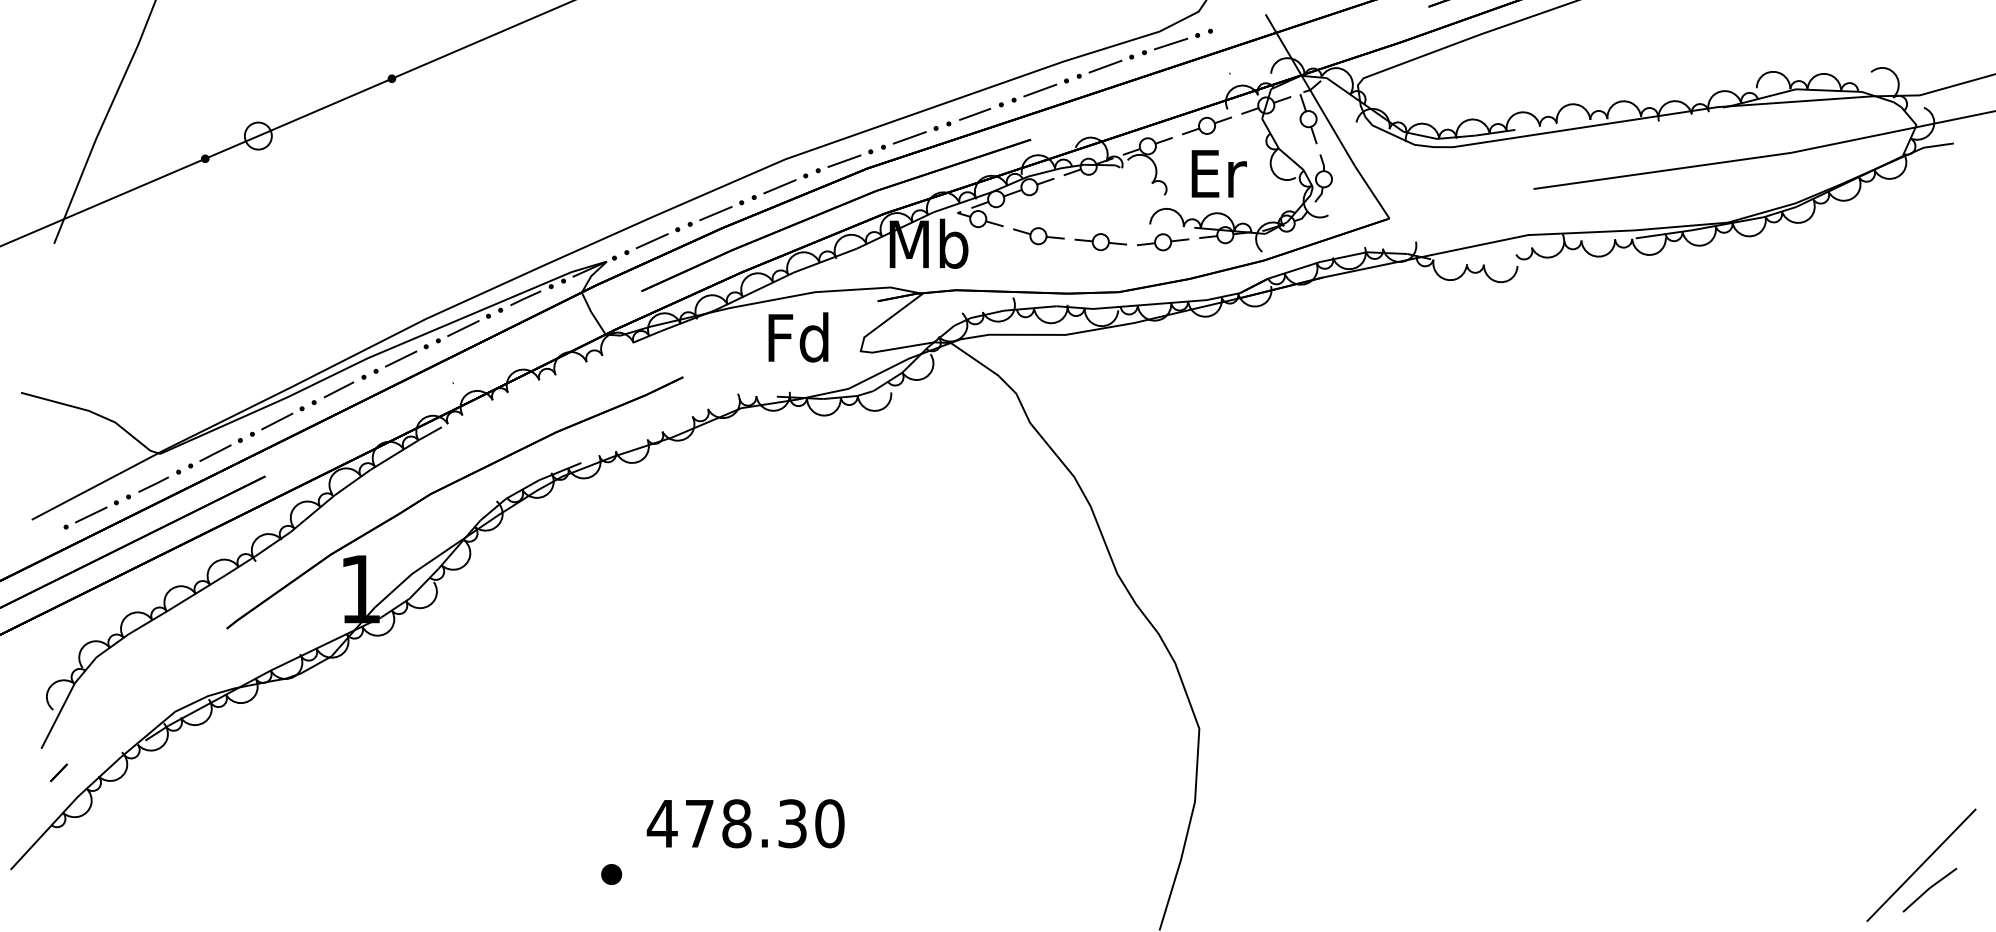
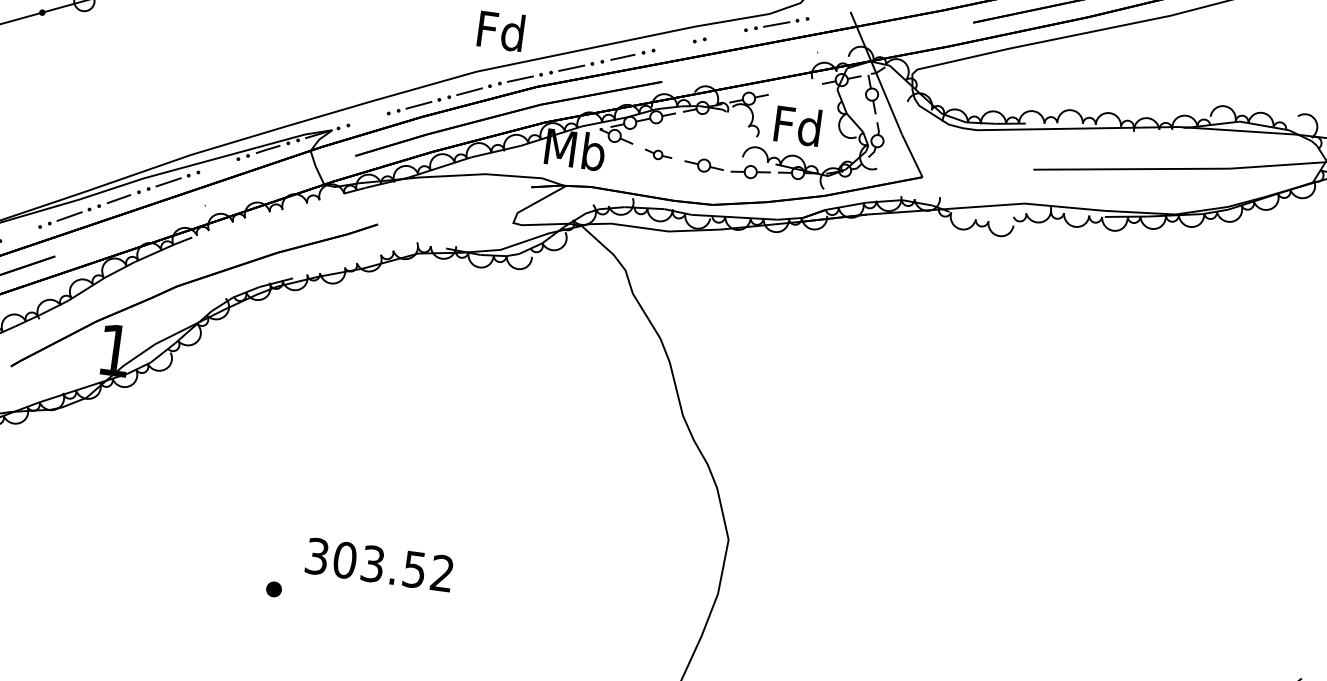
line: (1105, 66) -> (725, 34), removed
line: (1040, 90) -> (674, 46), removed
part: (1206, 125) -> (795, 89), removed
text: (1216, 173) -> (797, 125), Er -> Fd
part: (1038, 236) -> (658, 155), size x0.7
line: (651, 241) -> (367, 119), removed
line: (463, 328) -> (218, 165), removed
text: (798, 337) -> (501, 31), moved
line: (215, 452) -> (20, 233), removed
text: (745, 823) -> (379, 564), 478.30 -> 303.52

